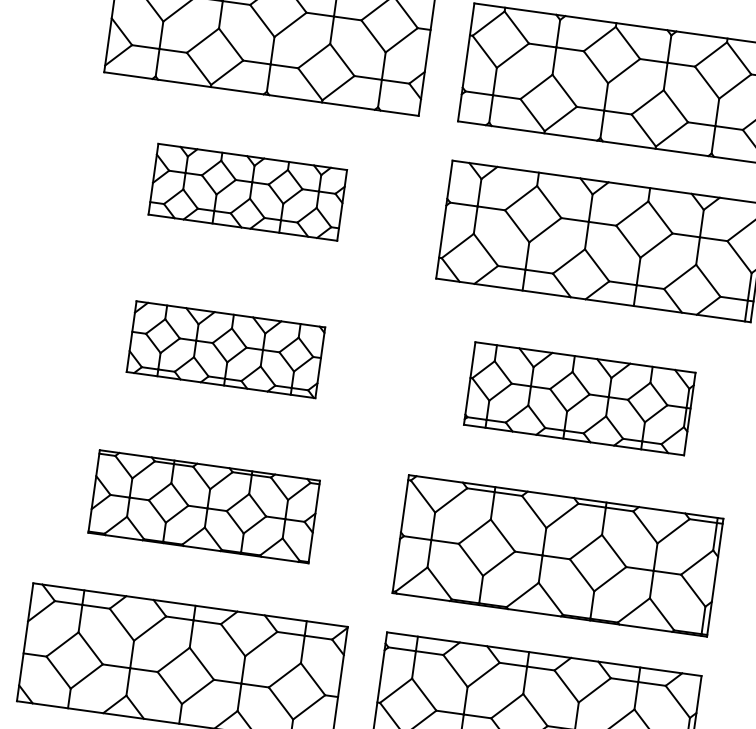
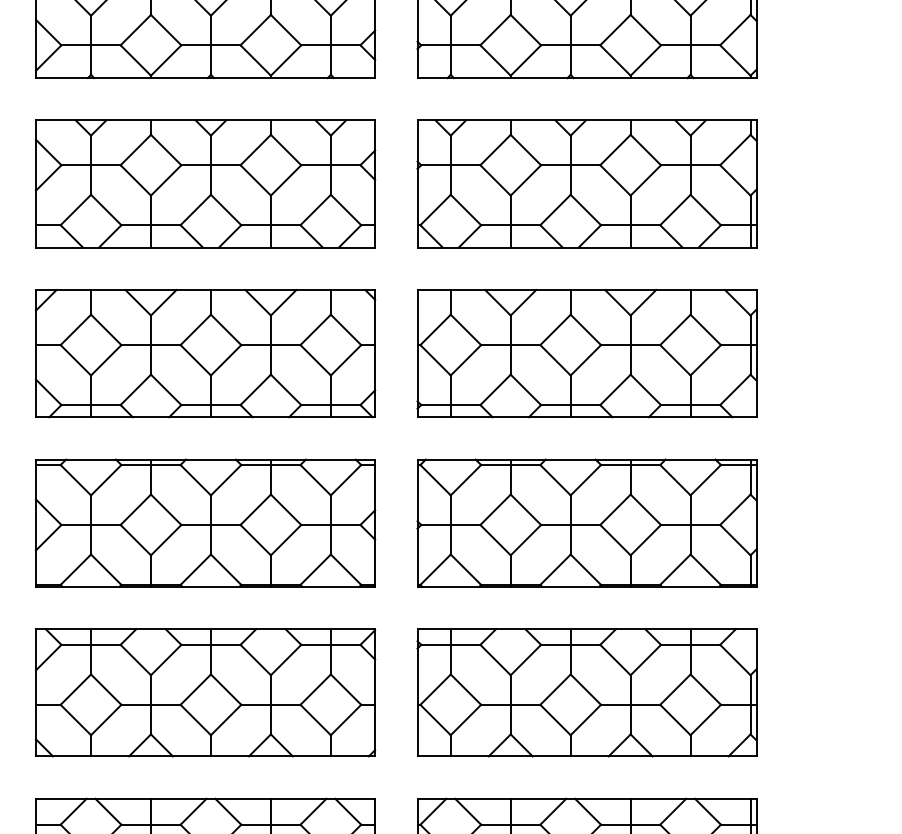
part: (247, 191) -> (205, 183), size x1.67
part: (225, 349) -> (205, 353), size x1.67
part: (579, 398) -> (586, 353), size x1.43
part: (204, 506) -> (205, 522), size x1.43

